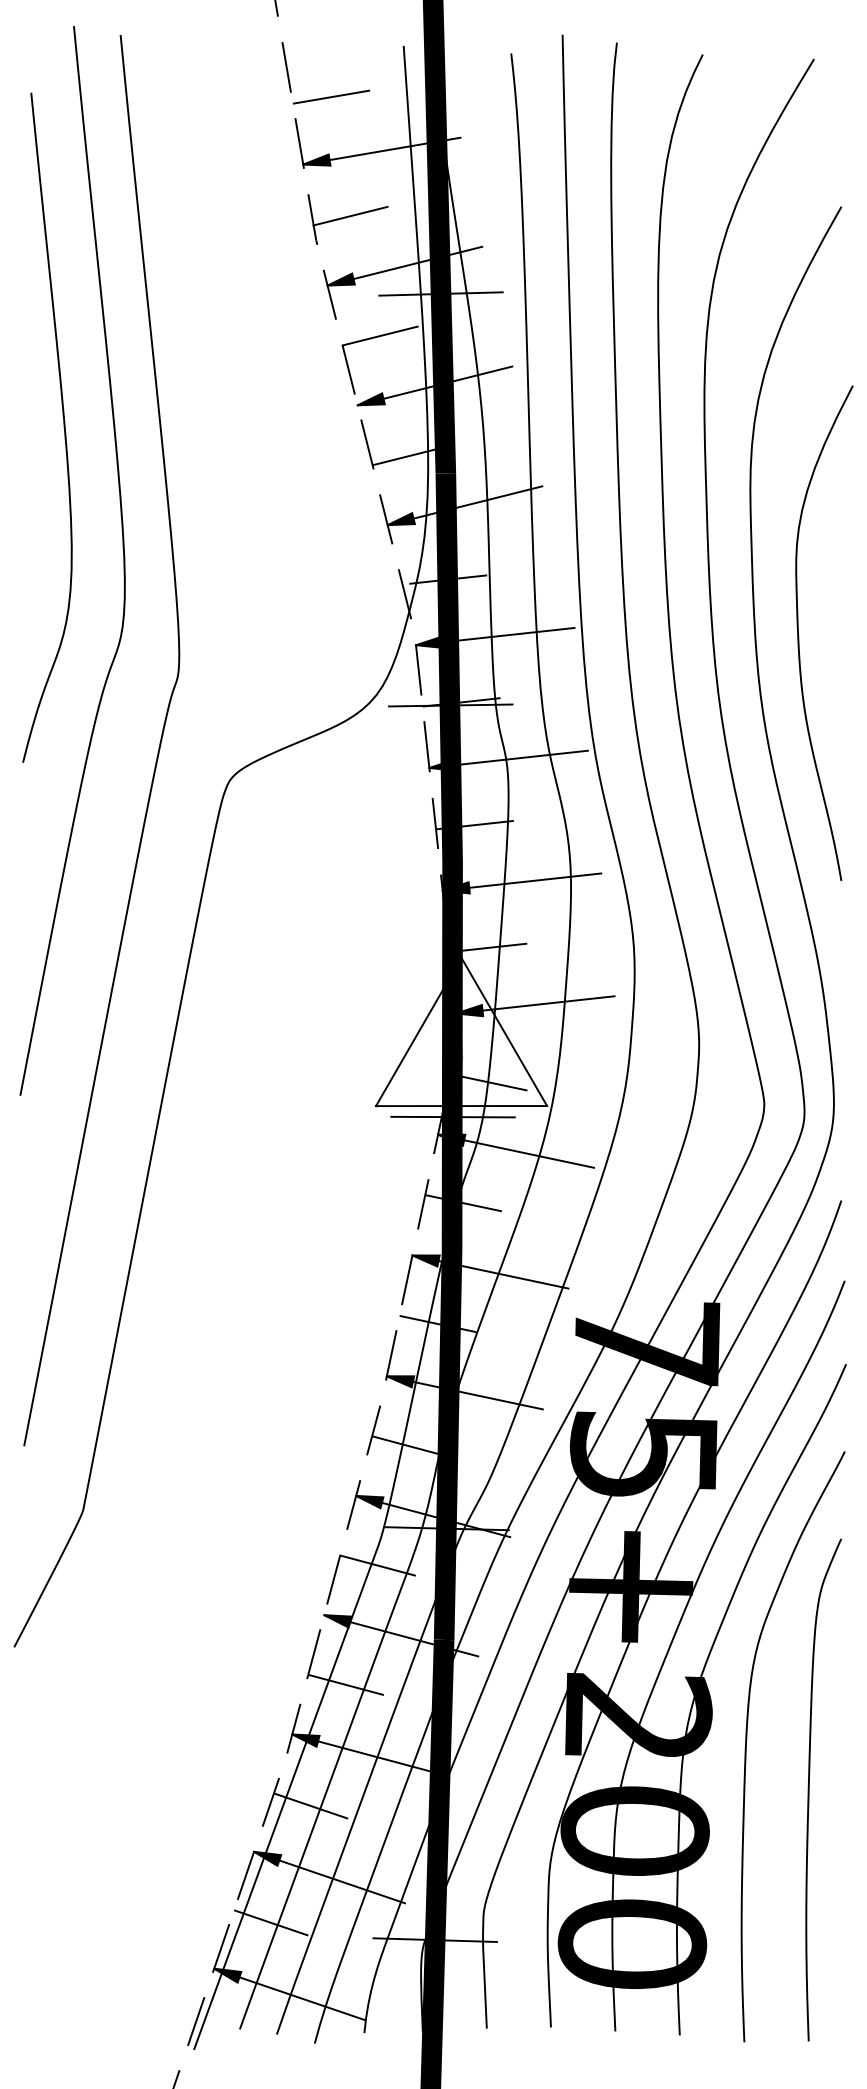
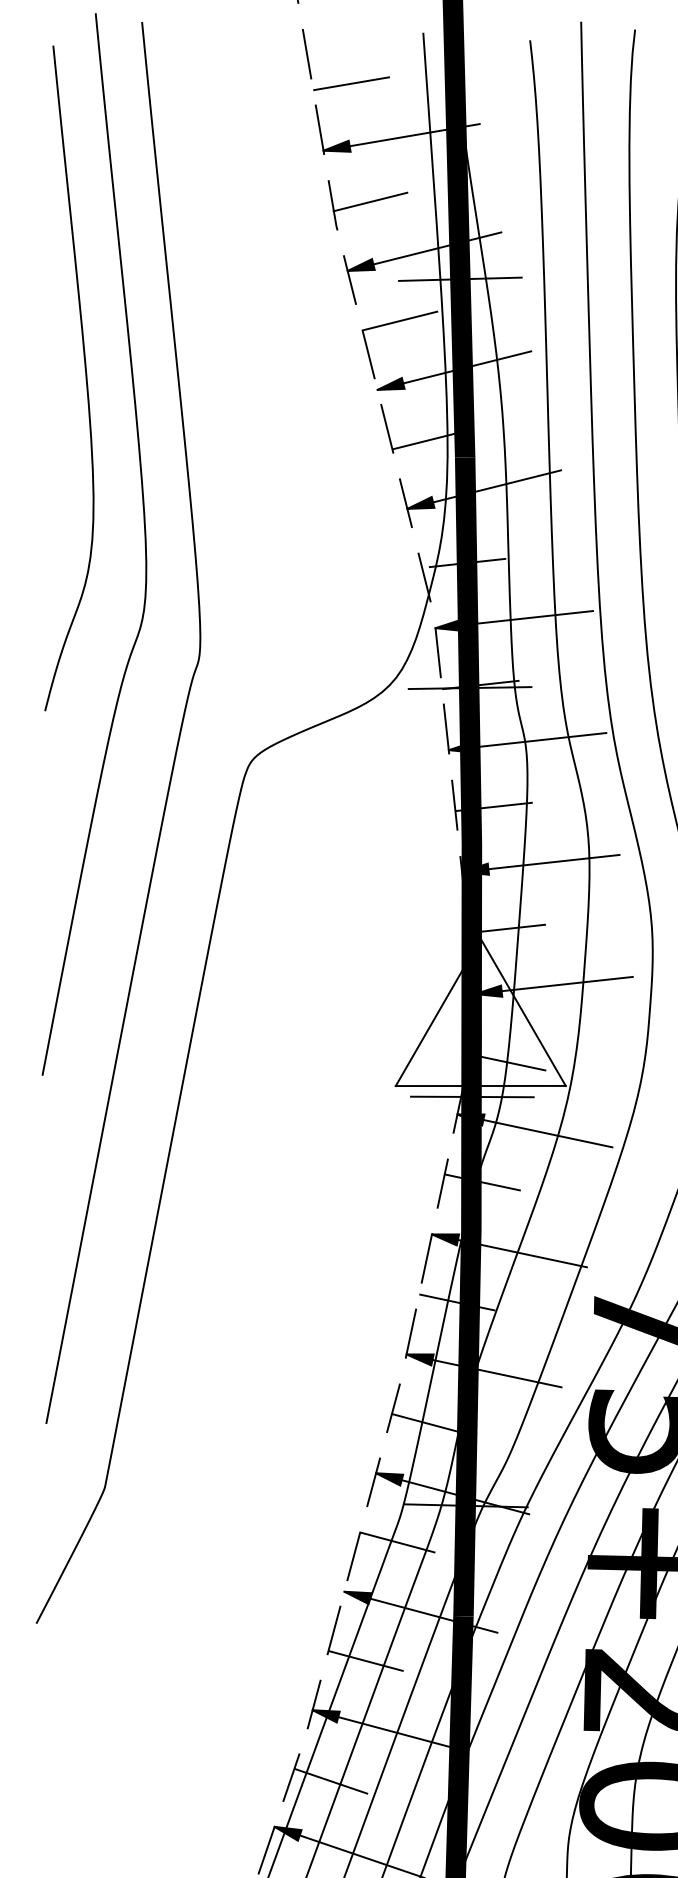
curve: (63, 427) -> (85, 378), moved

